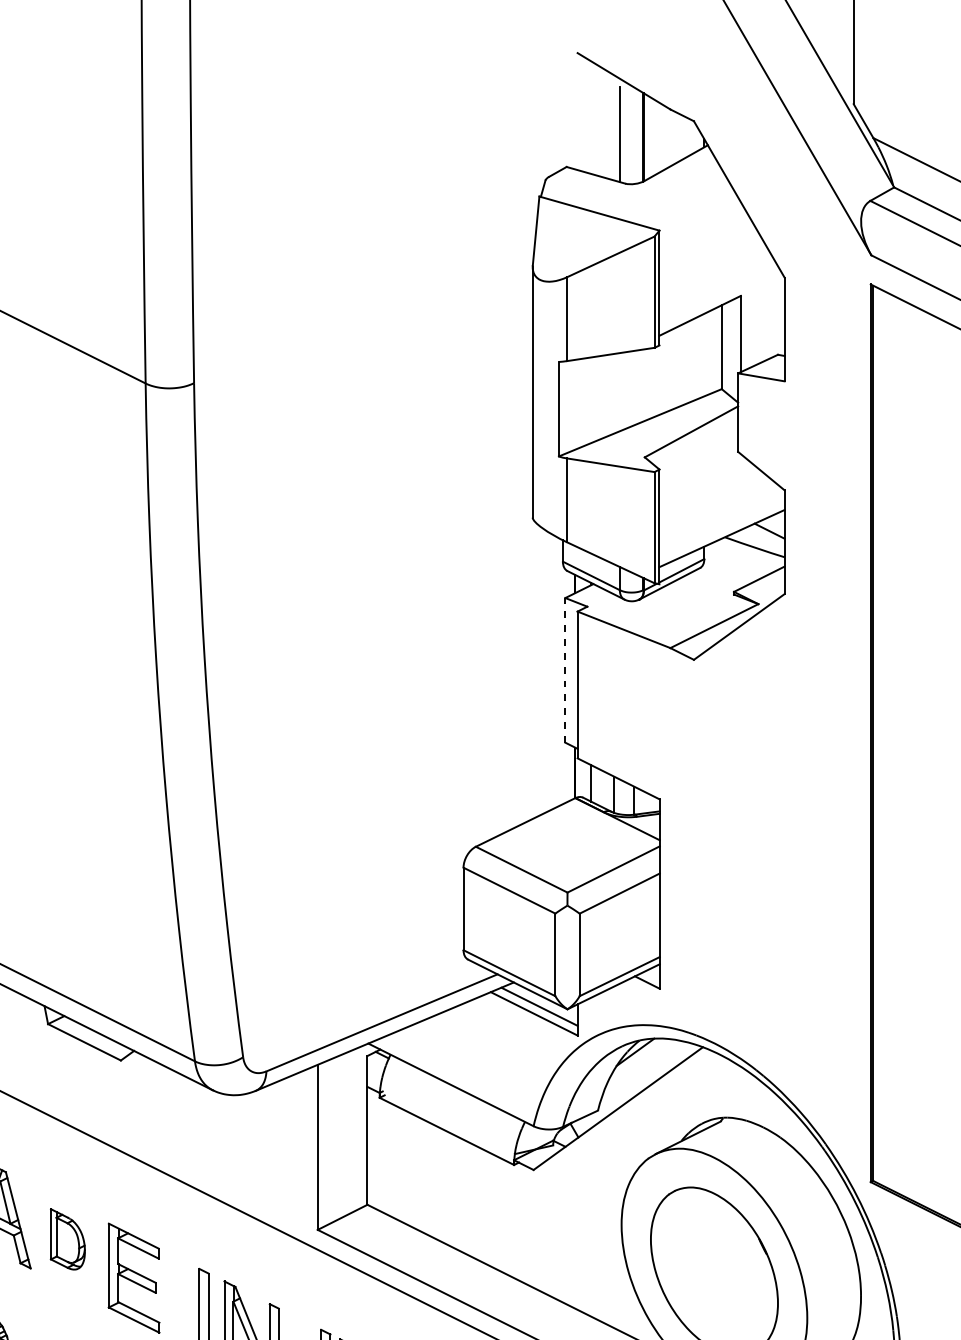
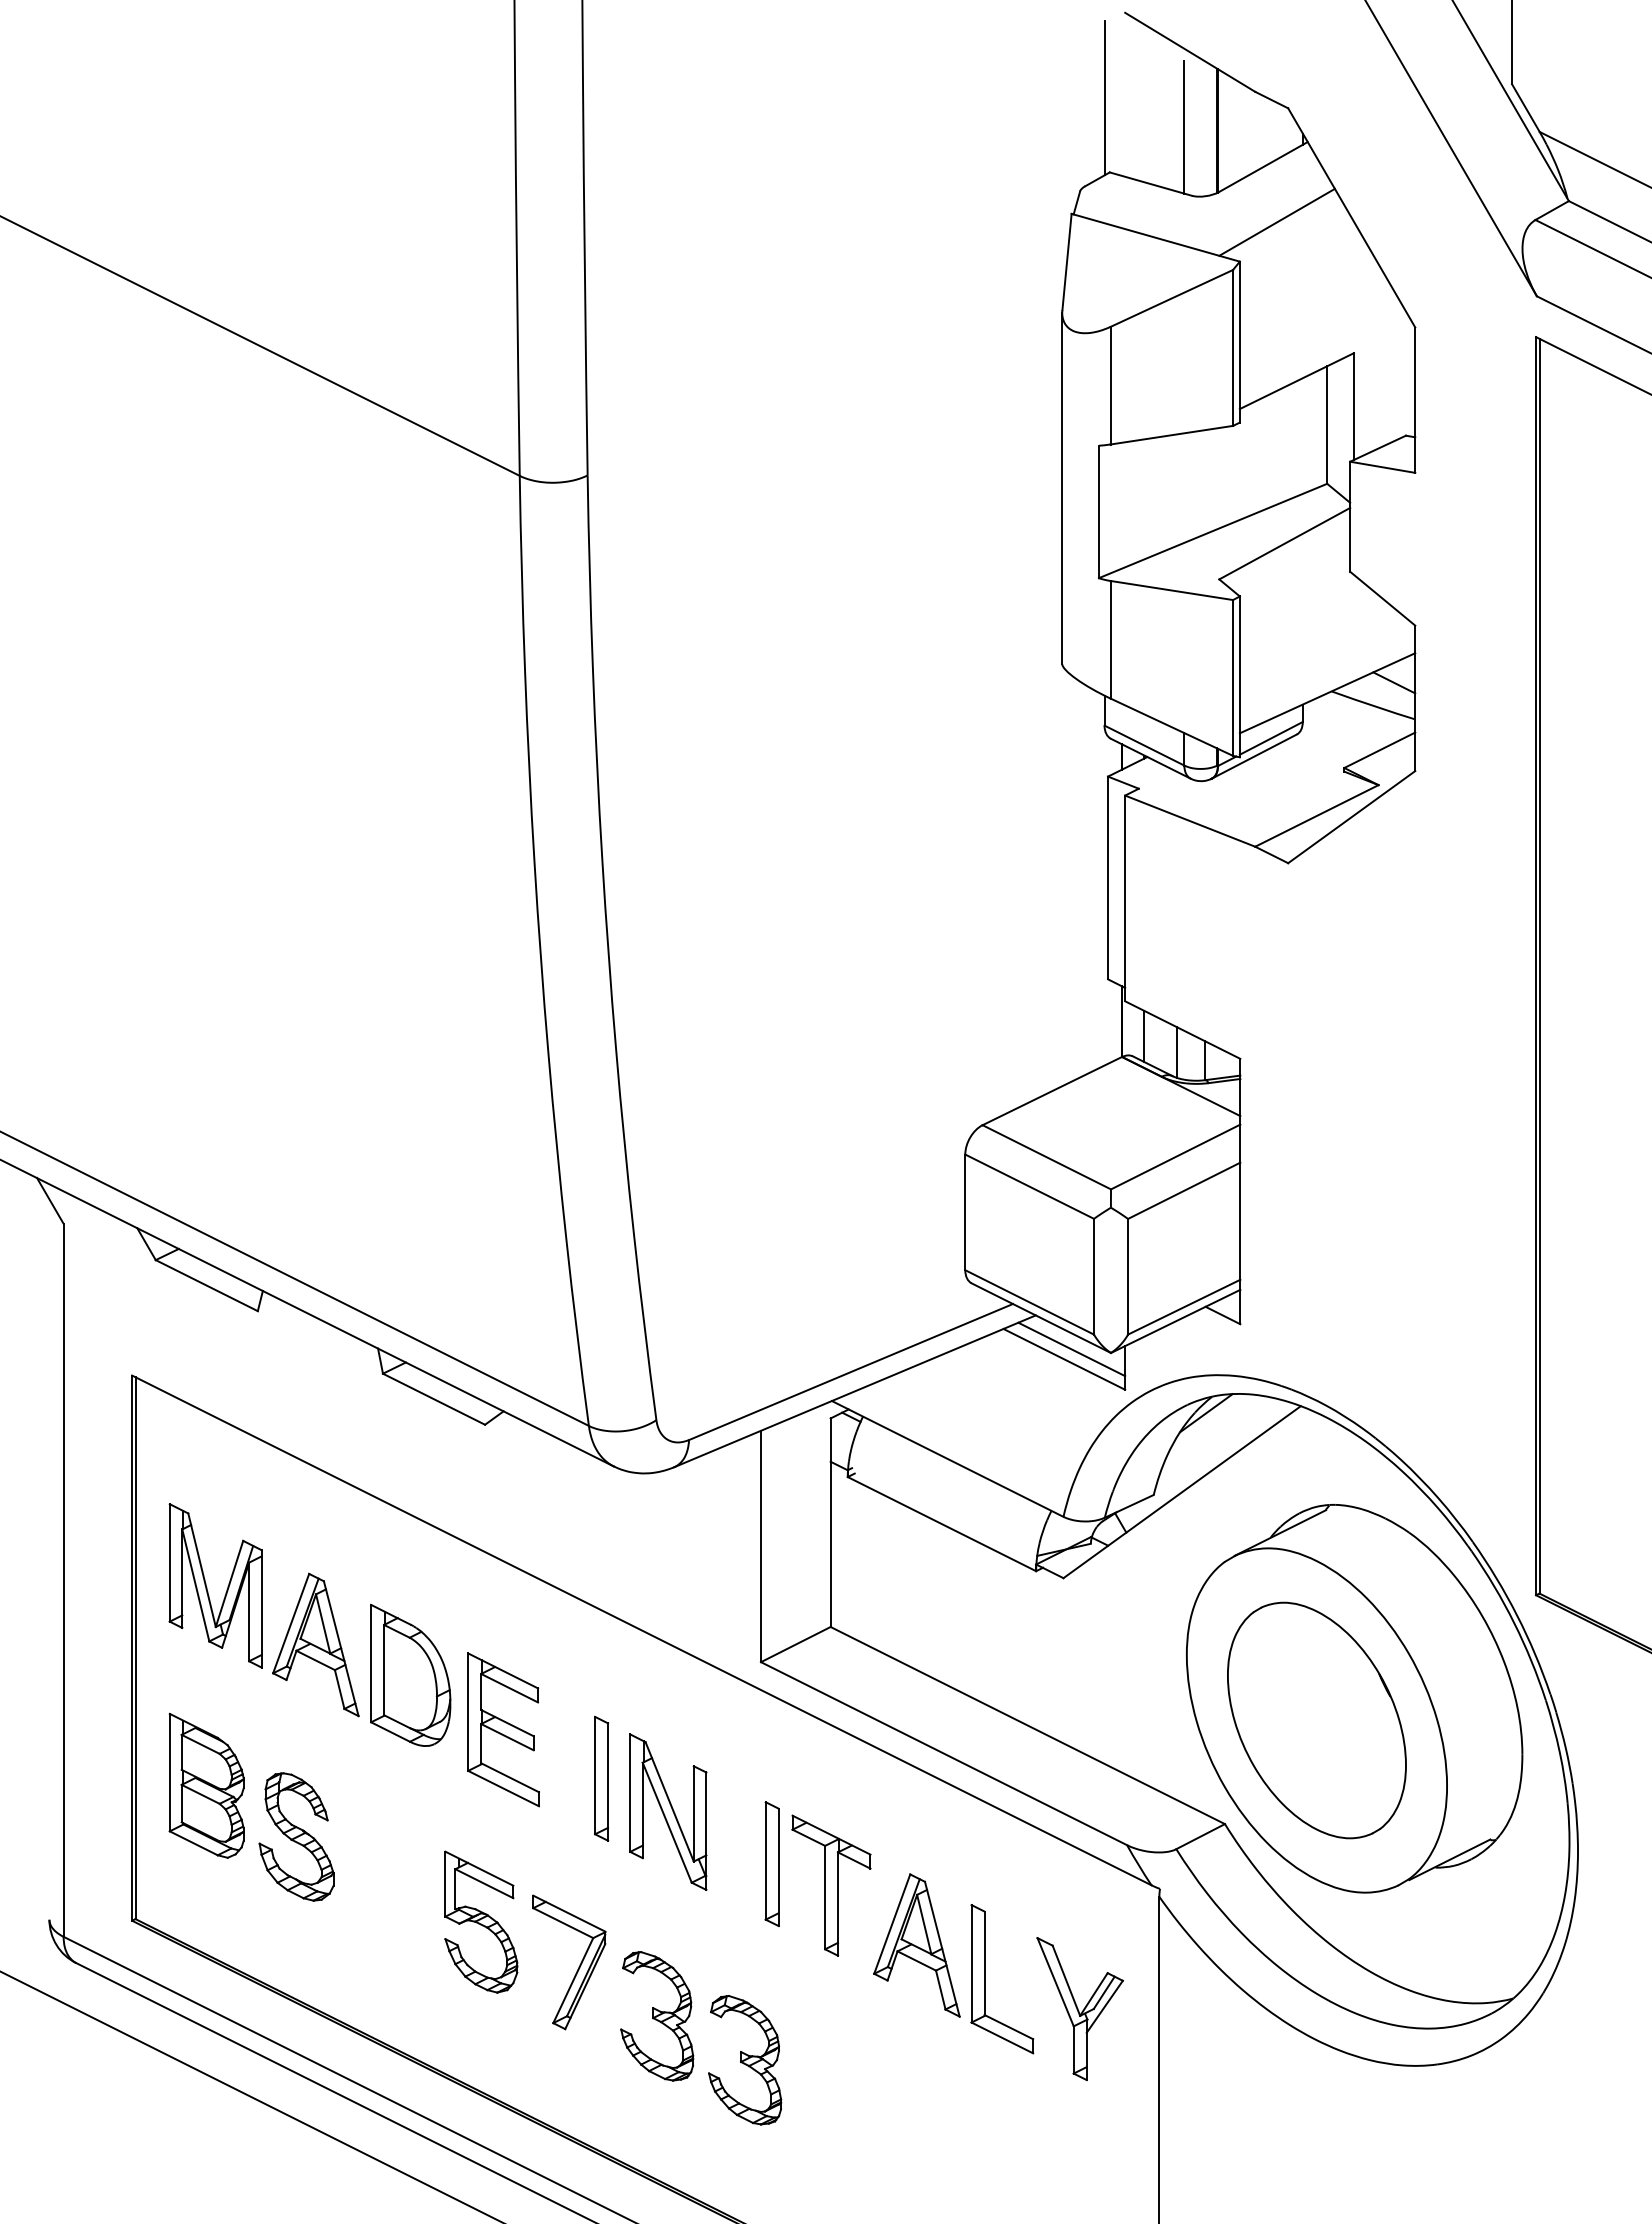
line: (562, 114) -> (1104, 98), added
line: (685, 201) -> (1276, 221), added
line: (565, 670) -> (1108, 877), dashed -> solid
part: (67, 1239) -> (410, 1675), size x1.67

